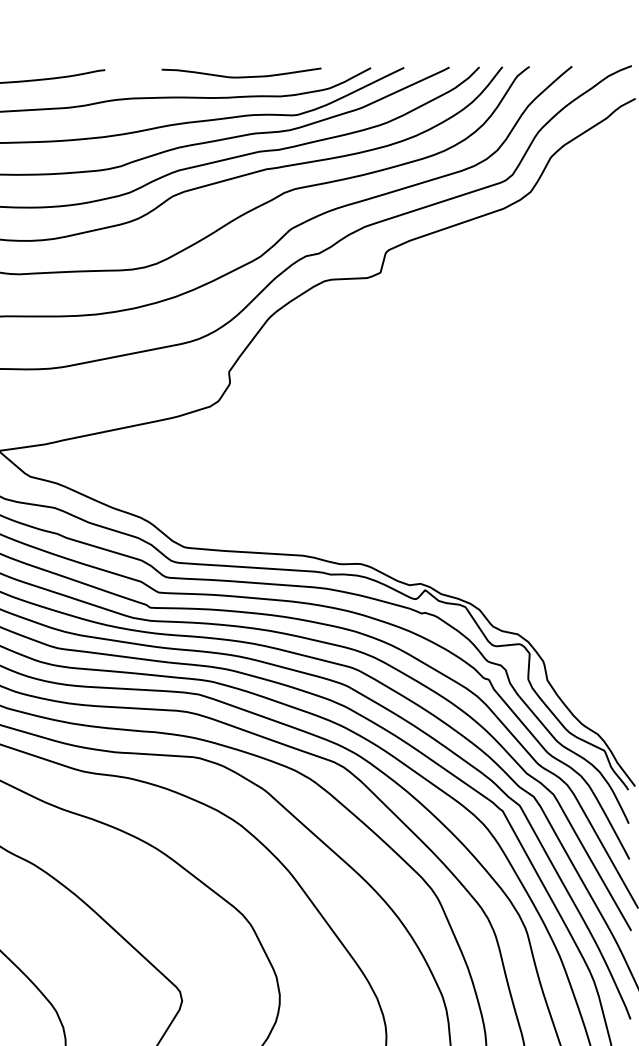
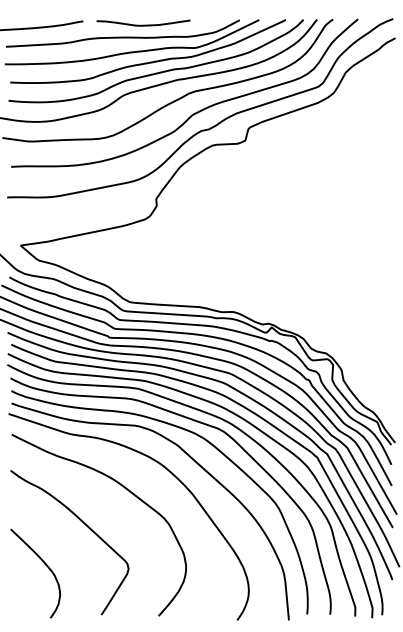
curve: (241, 75) -> (143, 24), moved

